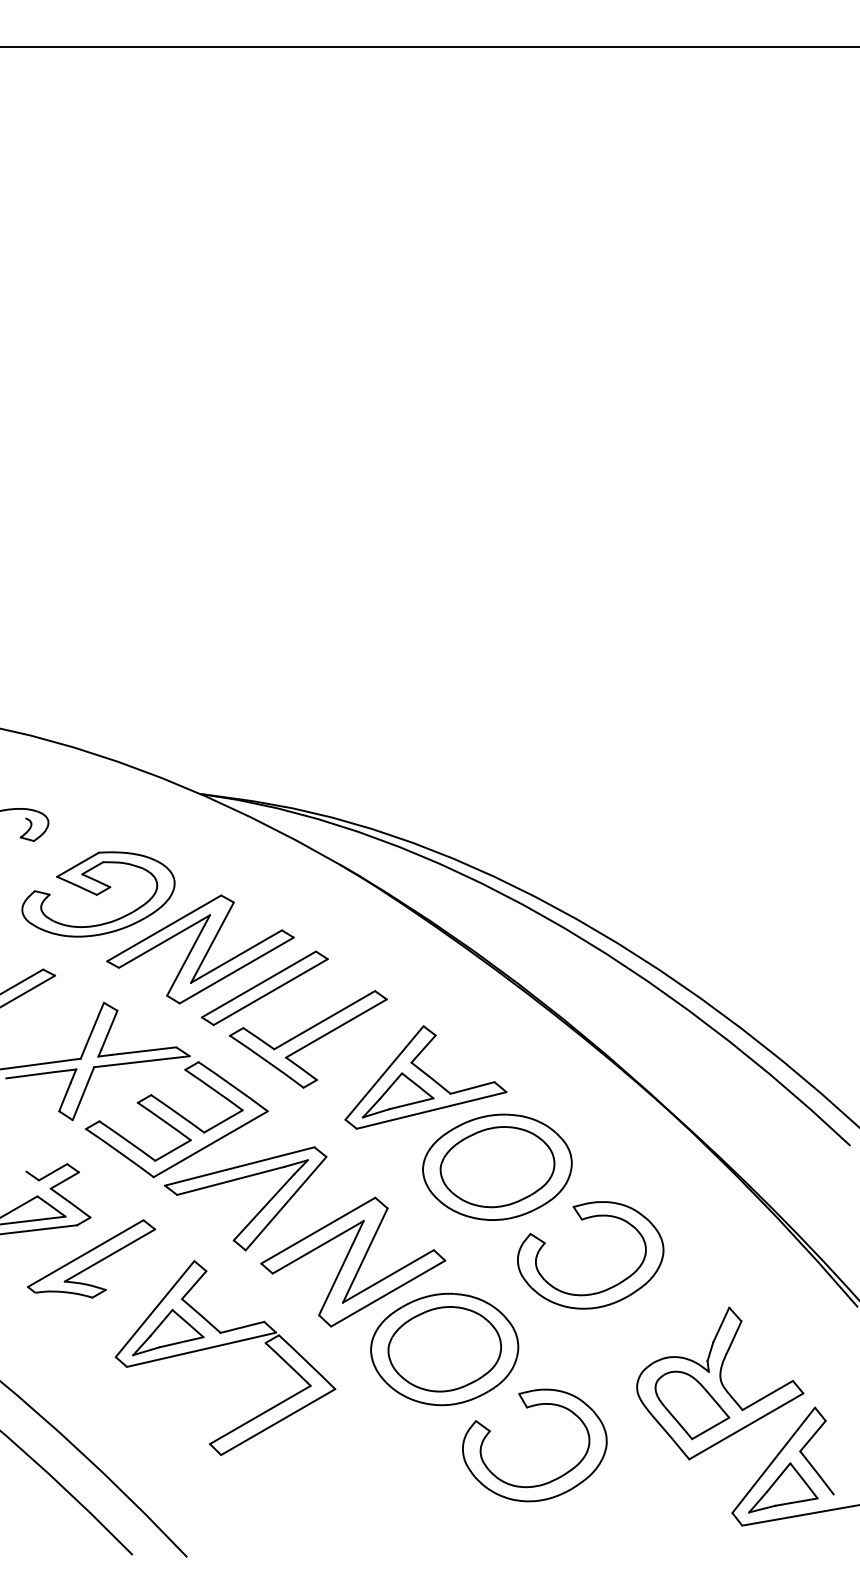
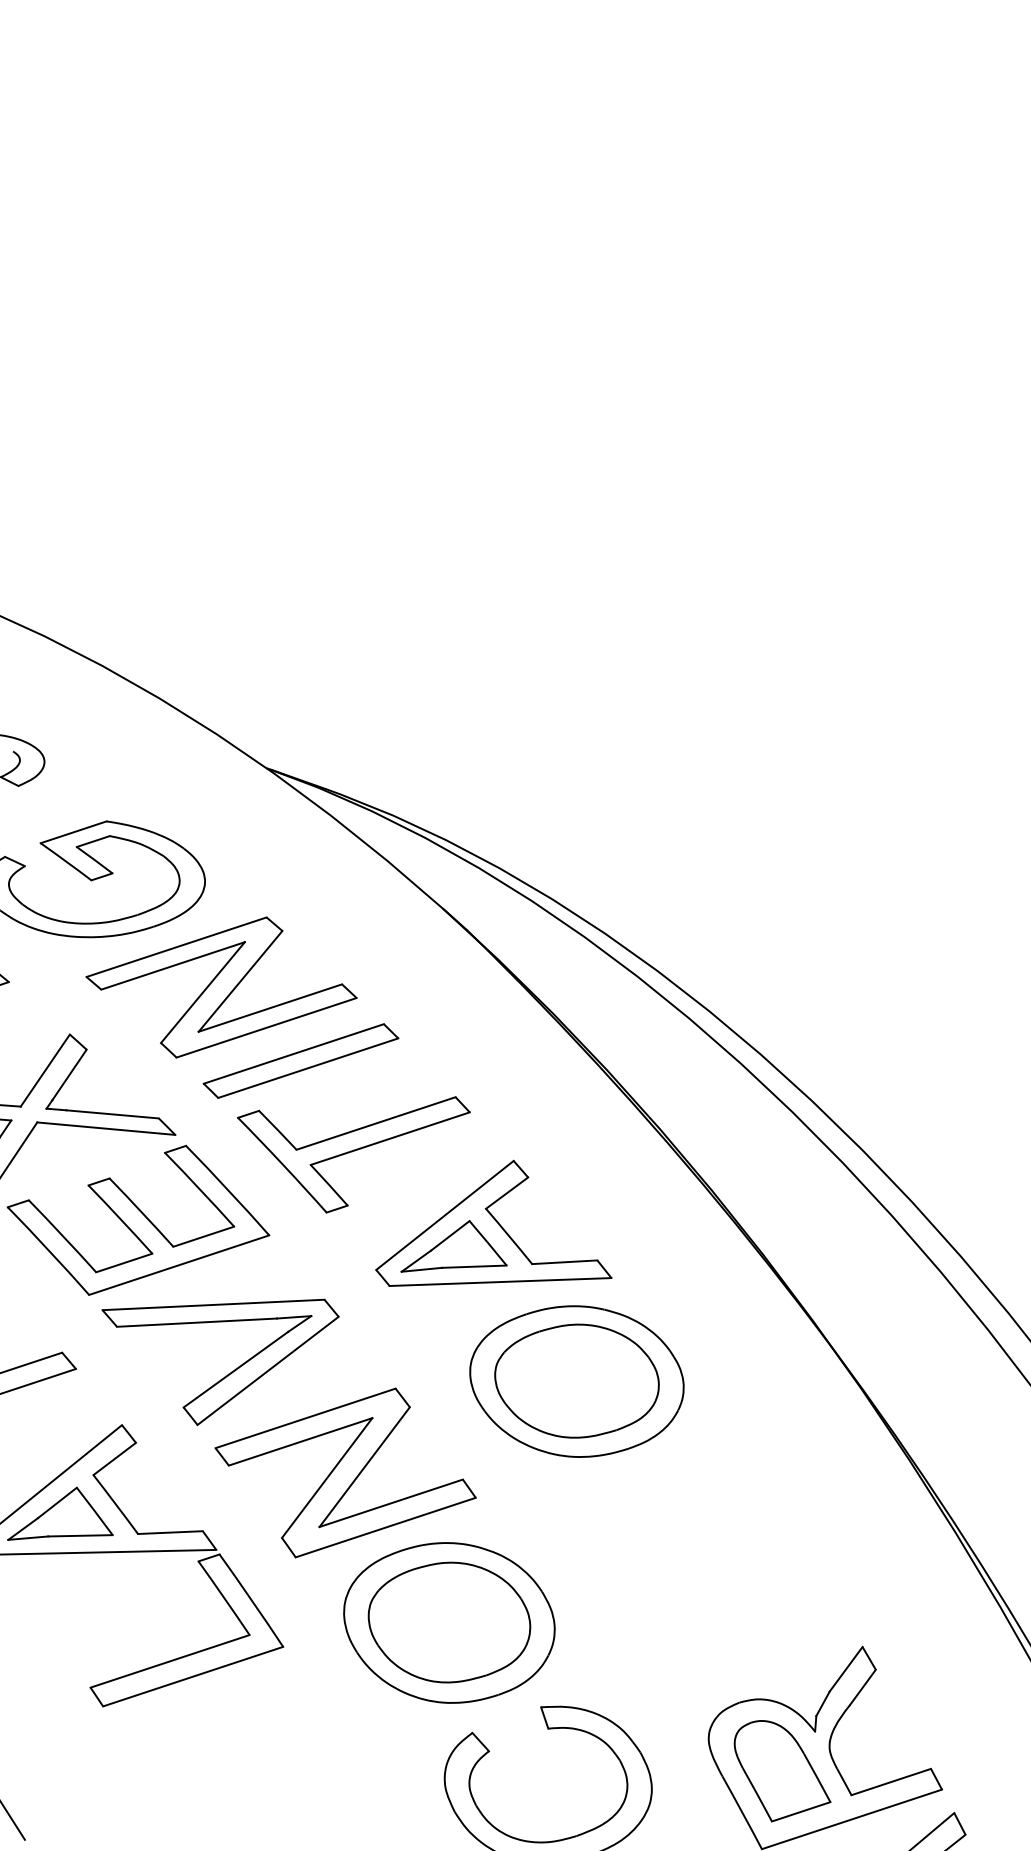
part: (582, 1220) -> (681, 1481), removed

